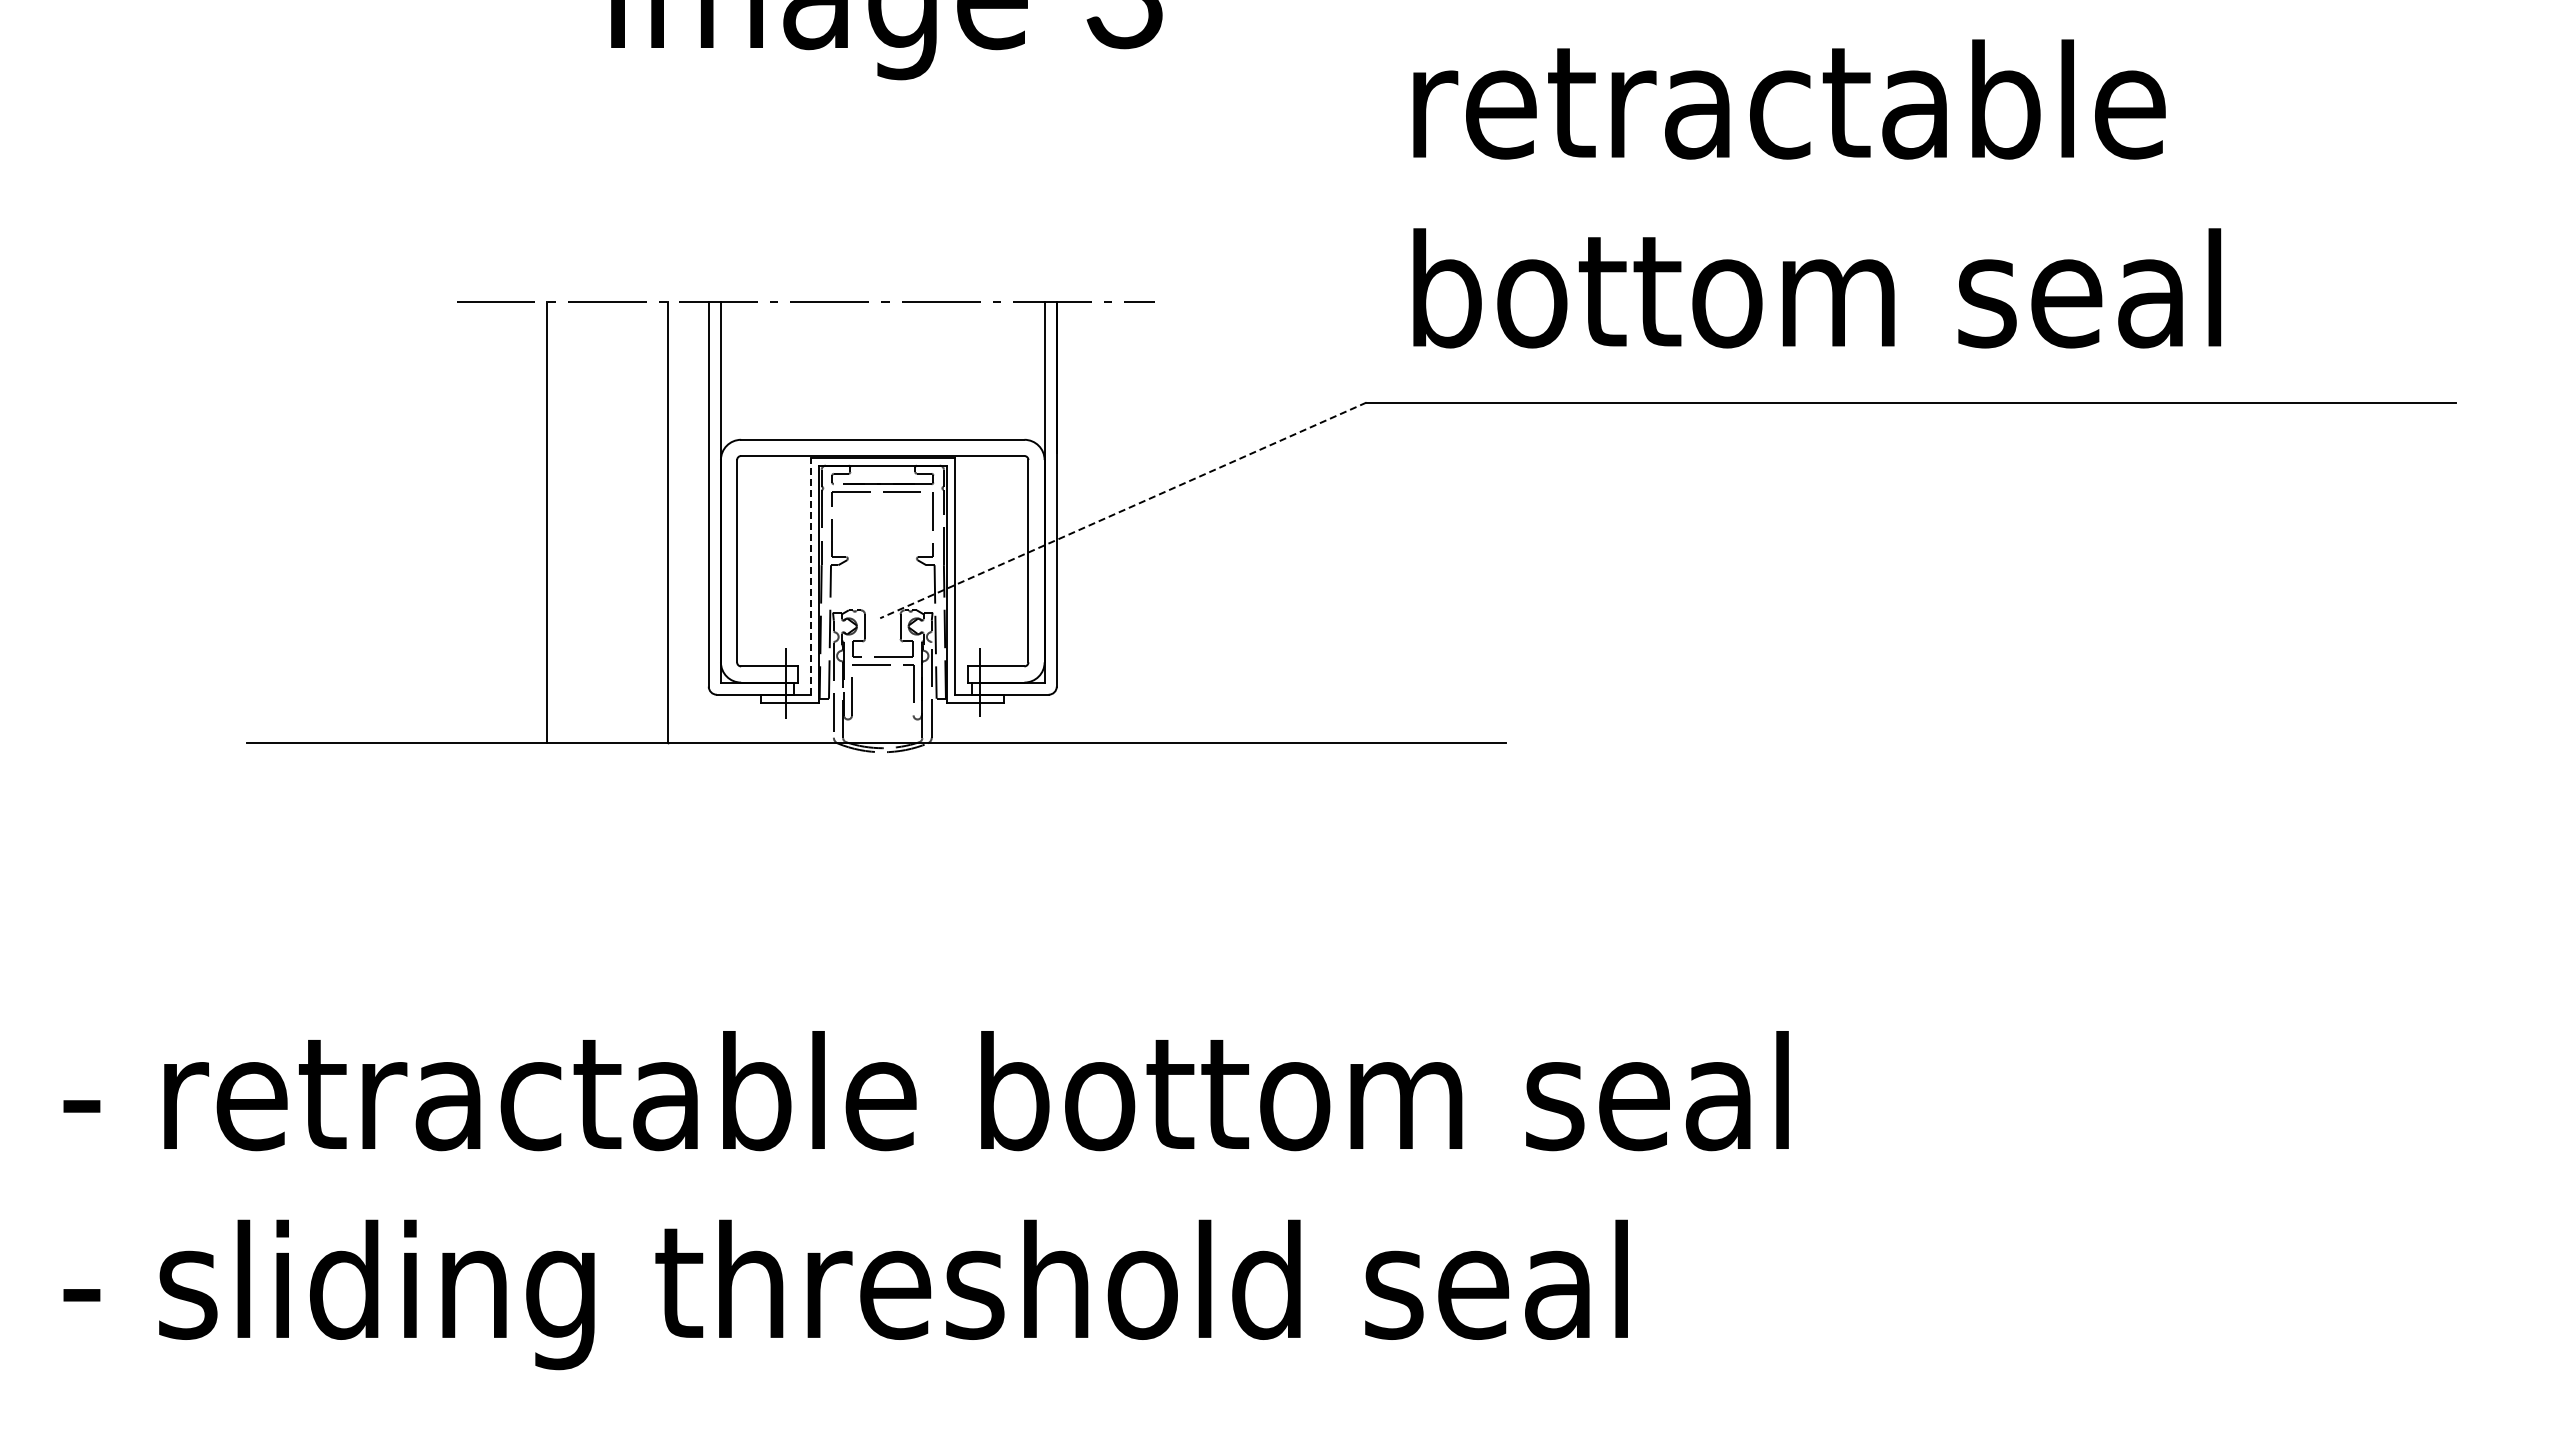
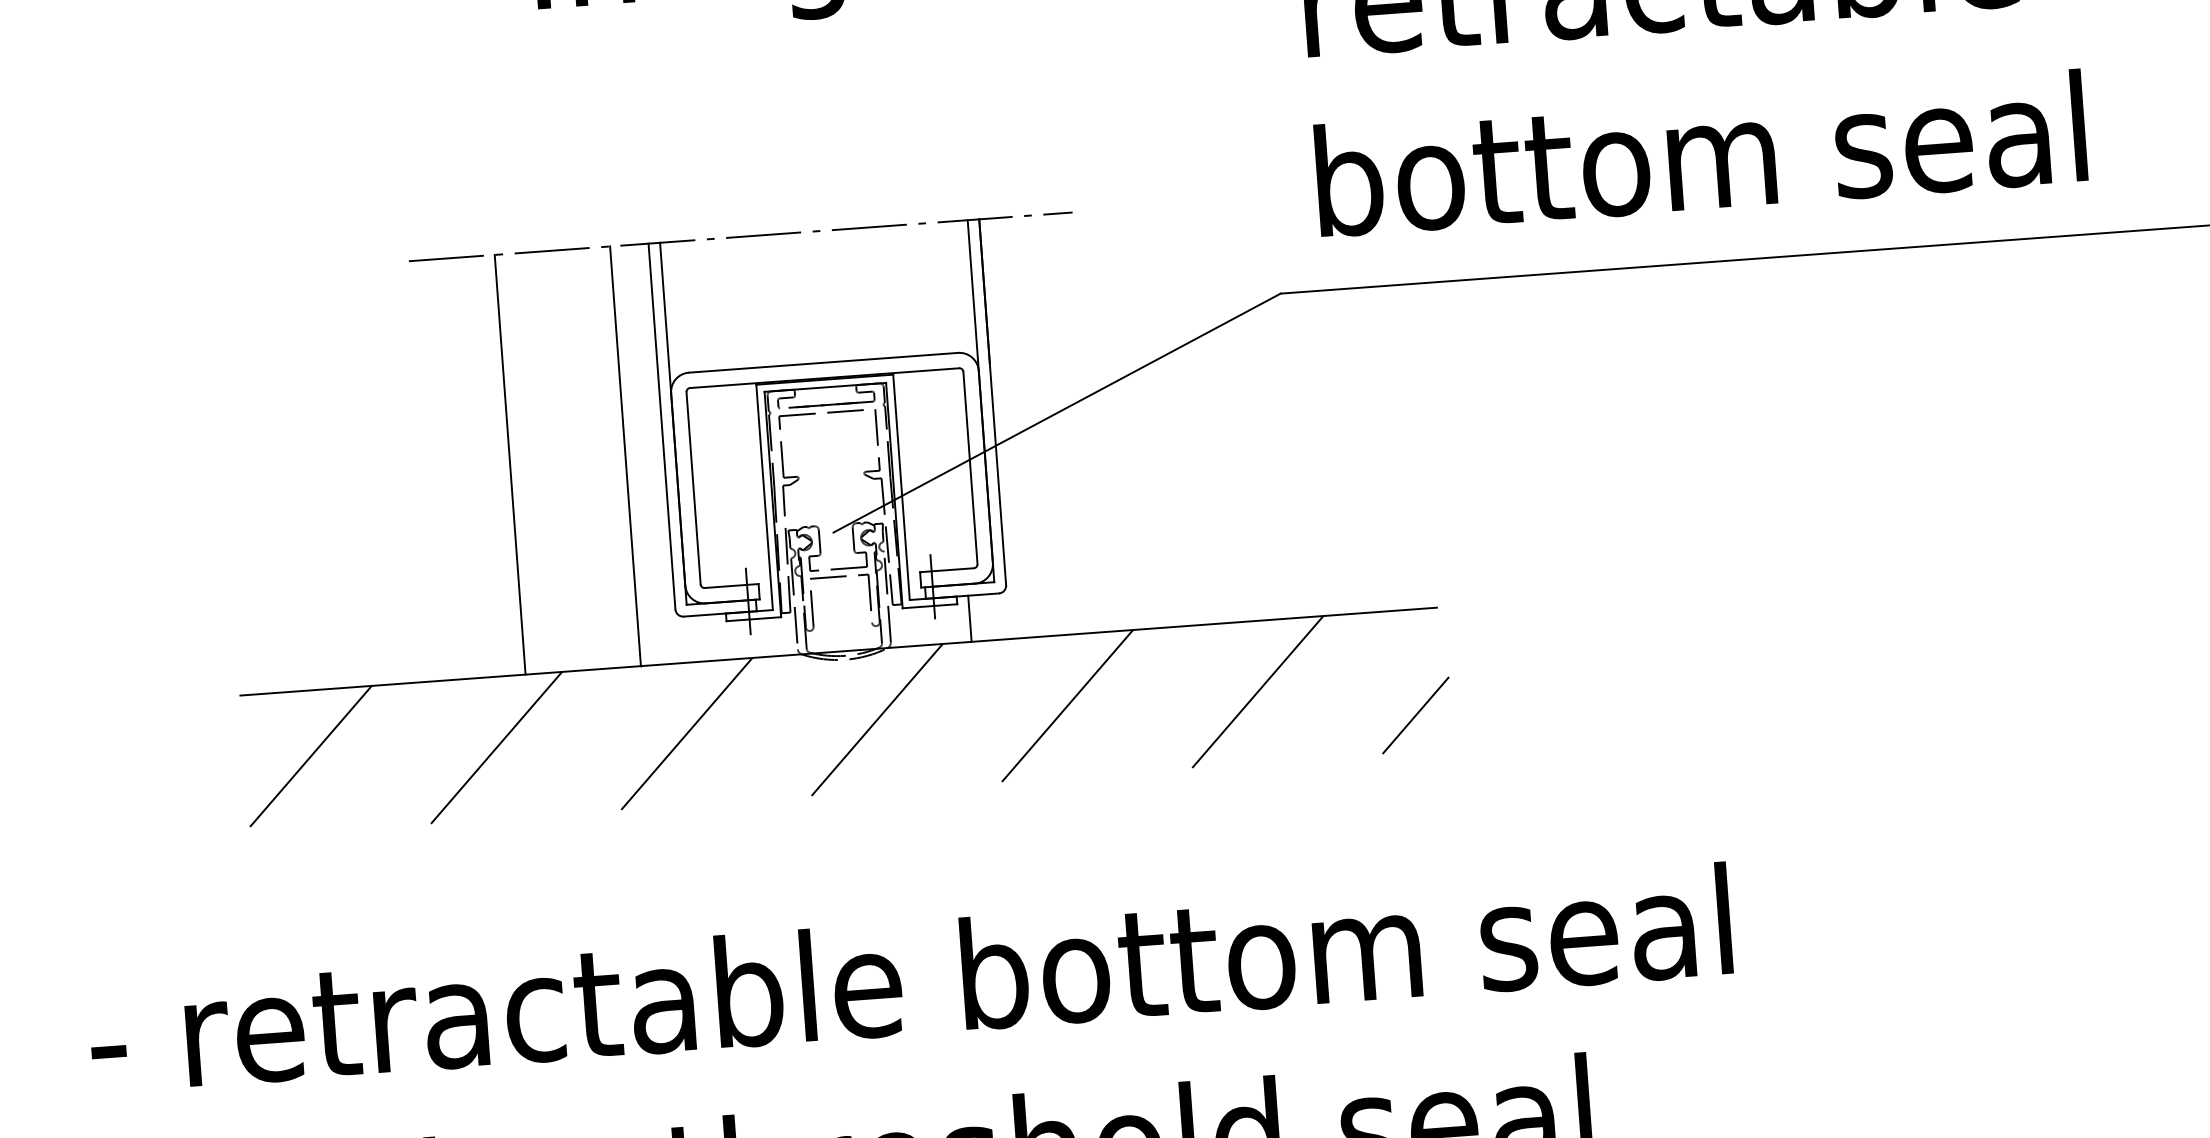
line: (1122, 510) -> (1056, 413), dashed -> solid
line: (810, 576) -> (764, 497), dashed -> solid
line: (1016, 718) -> (970, 618), added
hatch: (879, 817) -> (846, 721), added

